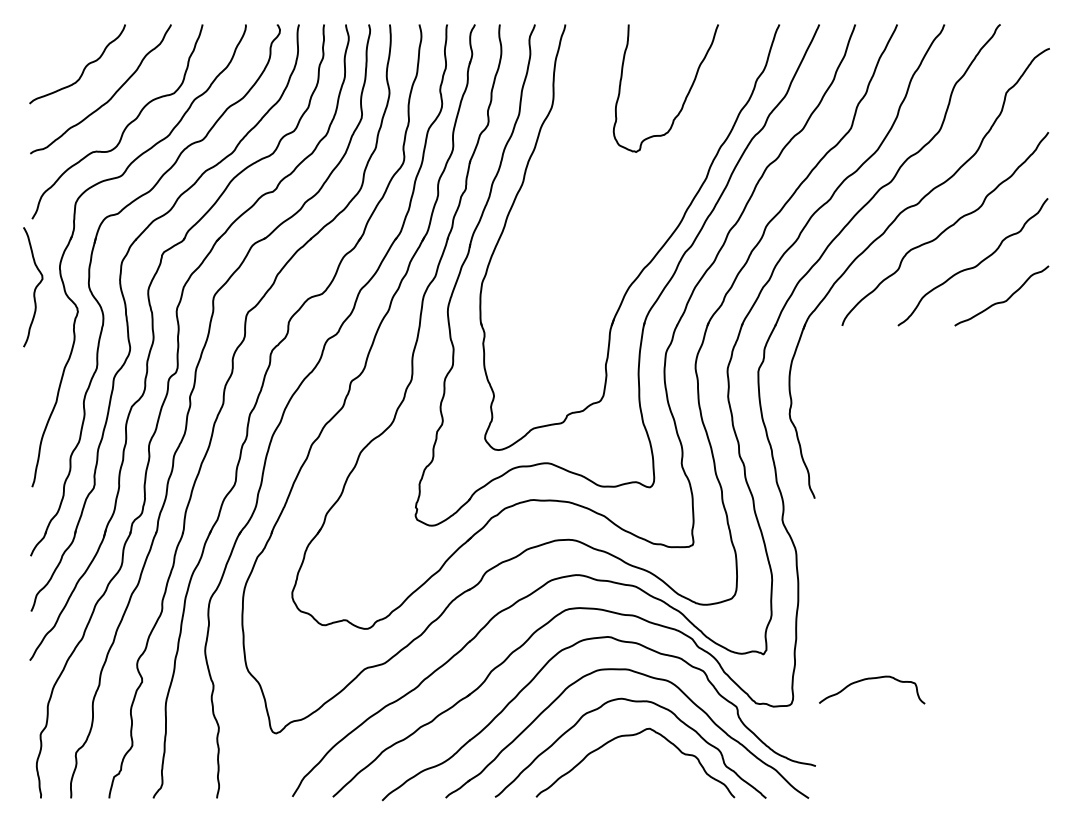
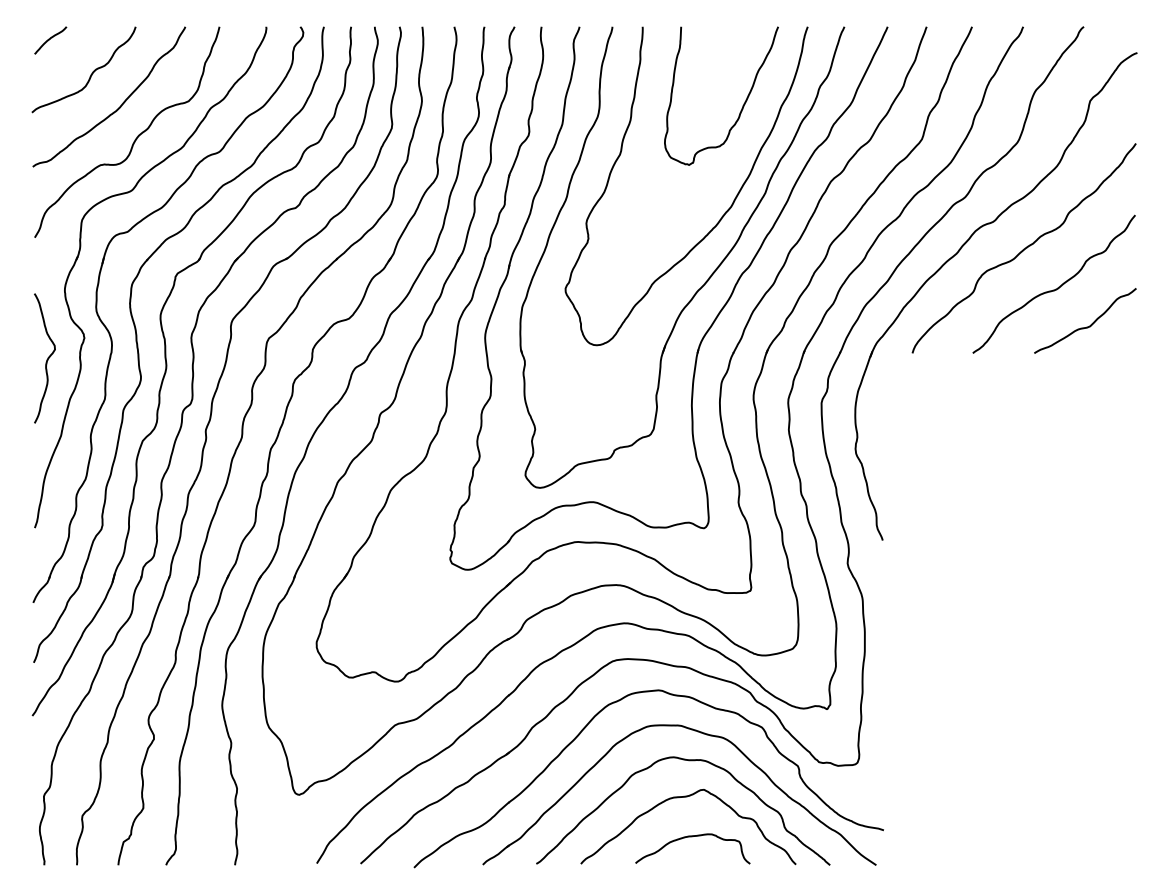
curve: (46, 36) -> (50, 39), added
curve: (668, 195) -> (724, 212), added
curve: (34, 288) -> (46, 359), moved
curve: (871, 679) -> (692, 837), moved

